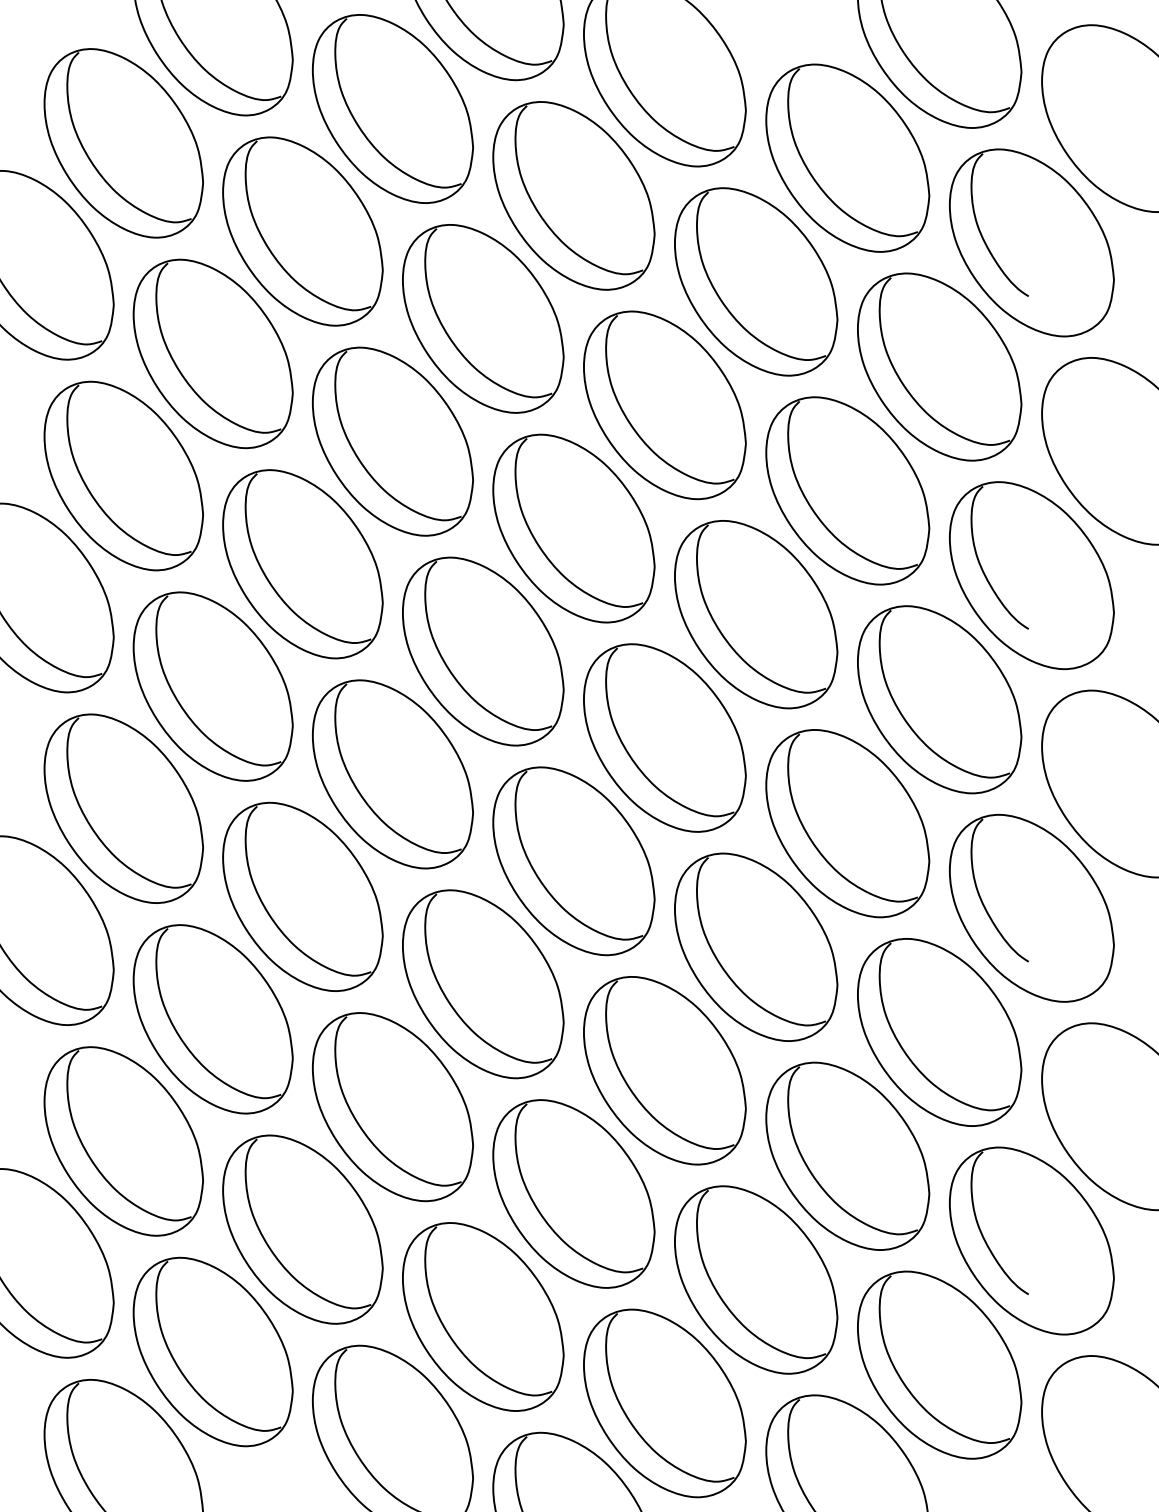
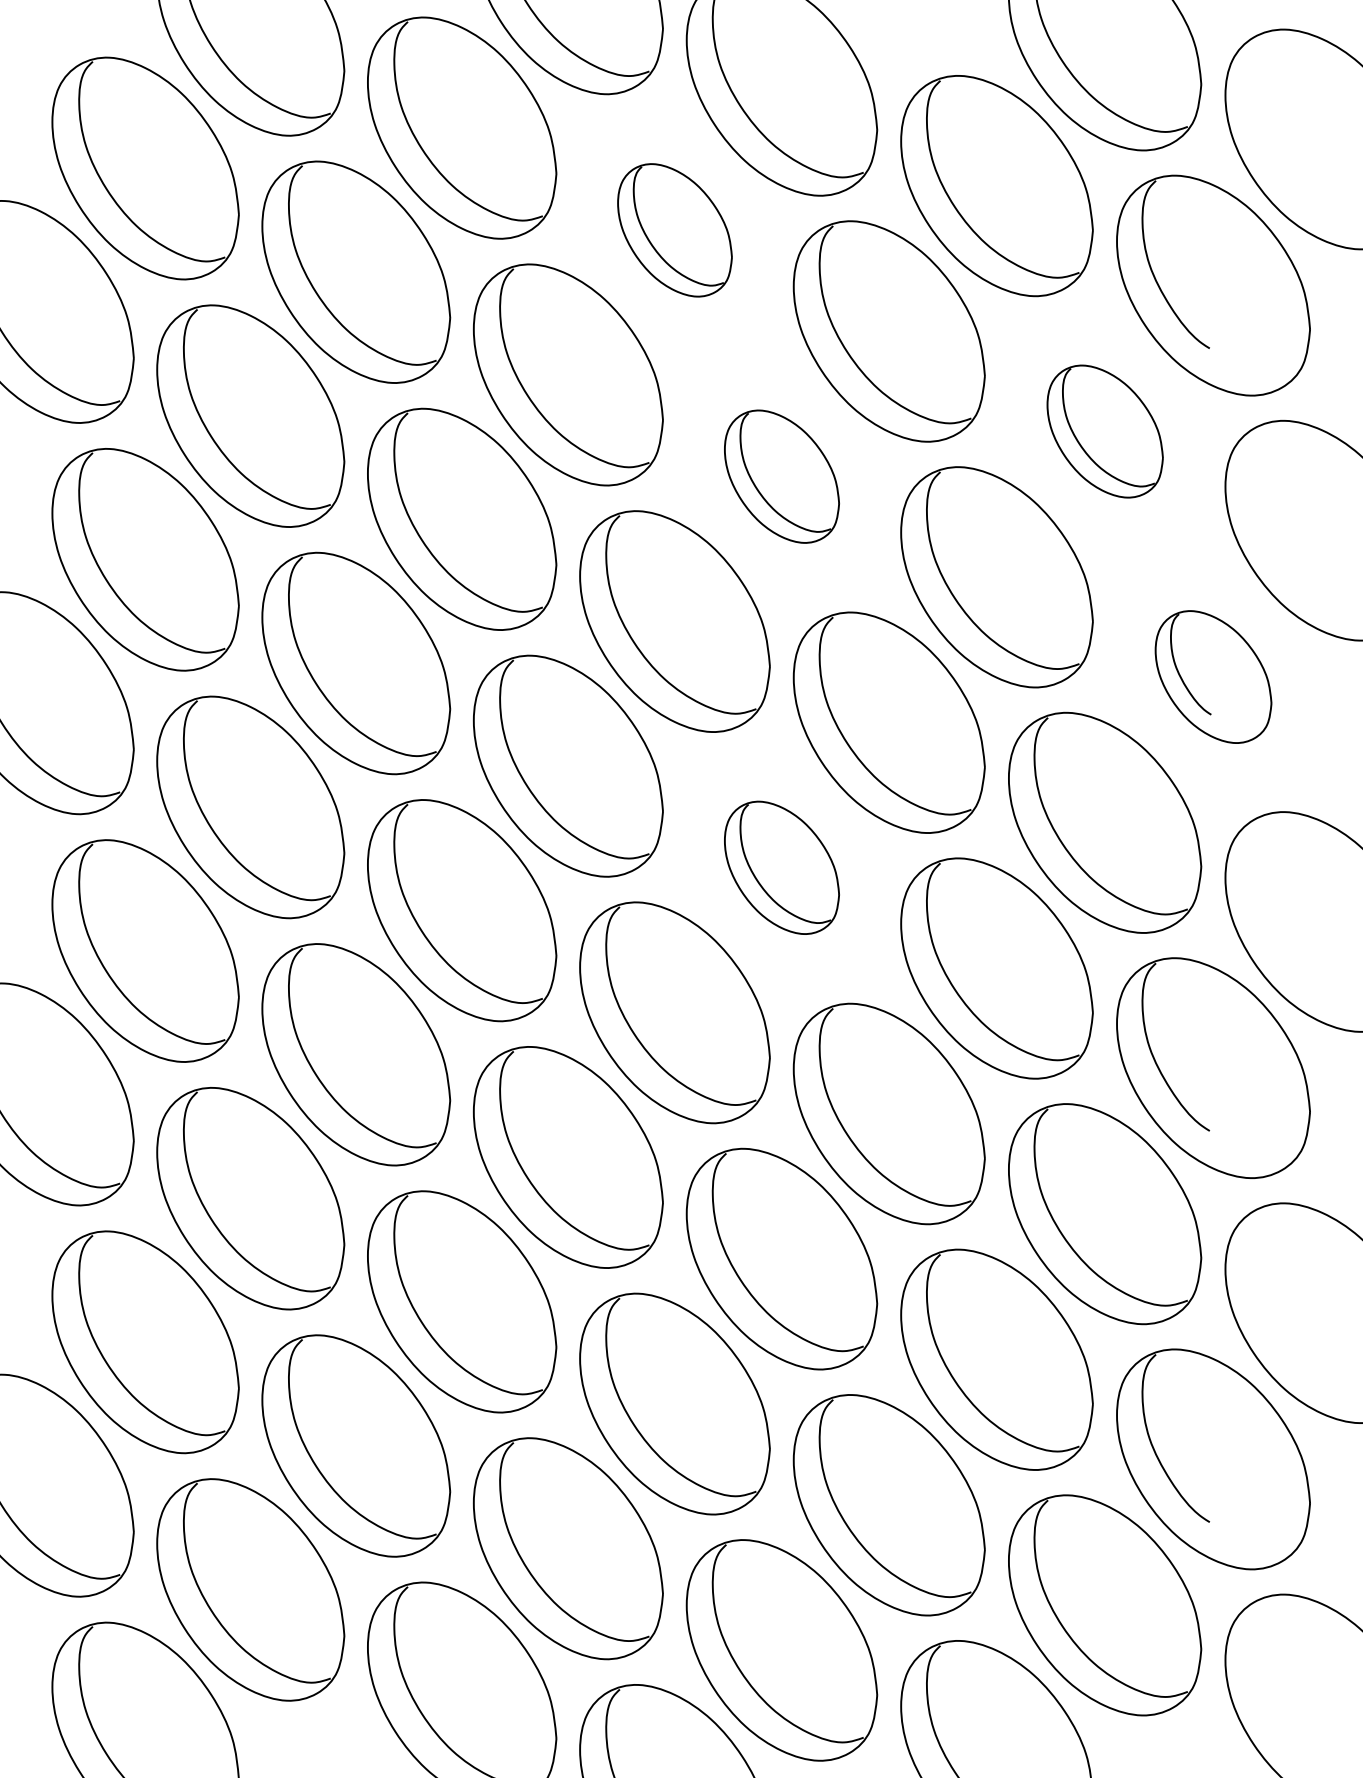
part: (573, 195) -> (674, 229), size x0.6
part: (939, 366) -> (1104, 430), size x0.6
part: (664, 405) -> (781, 476), size x0.6
part: (1031, 575) -> (1213, 676), size x0.6
part: (664, 737) -> (781, 867), size x0.6

